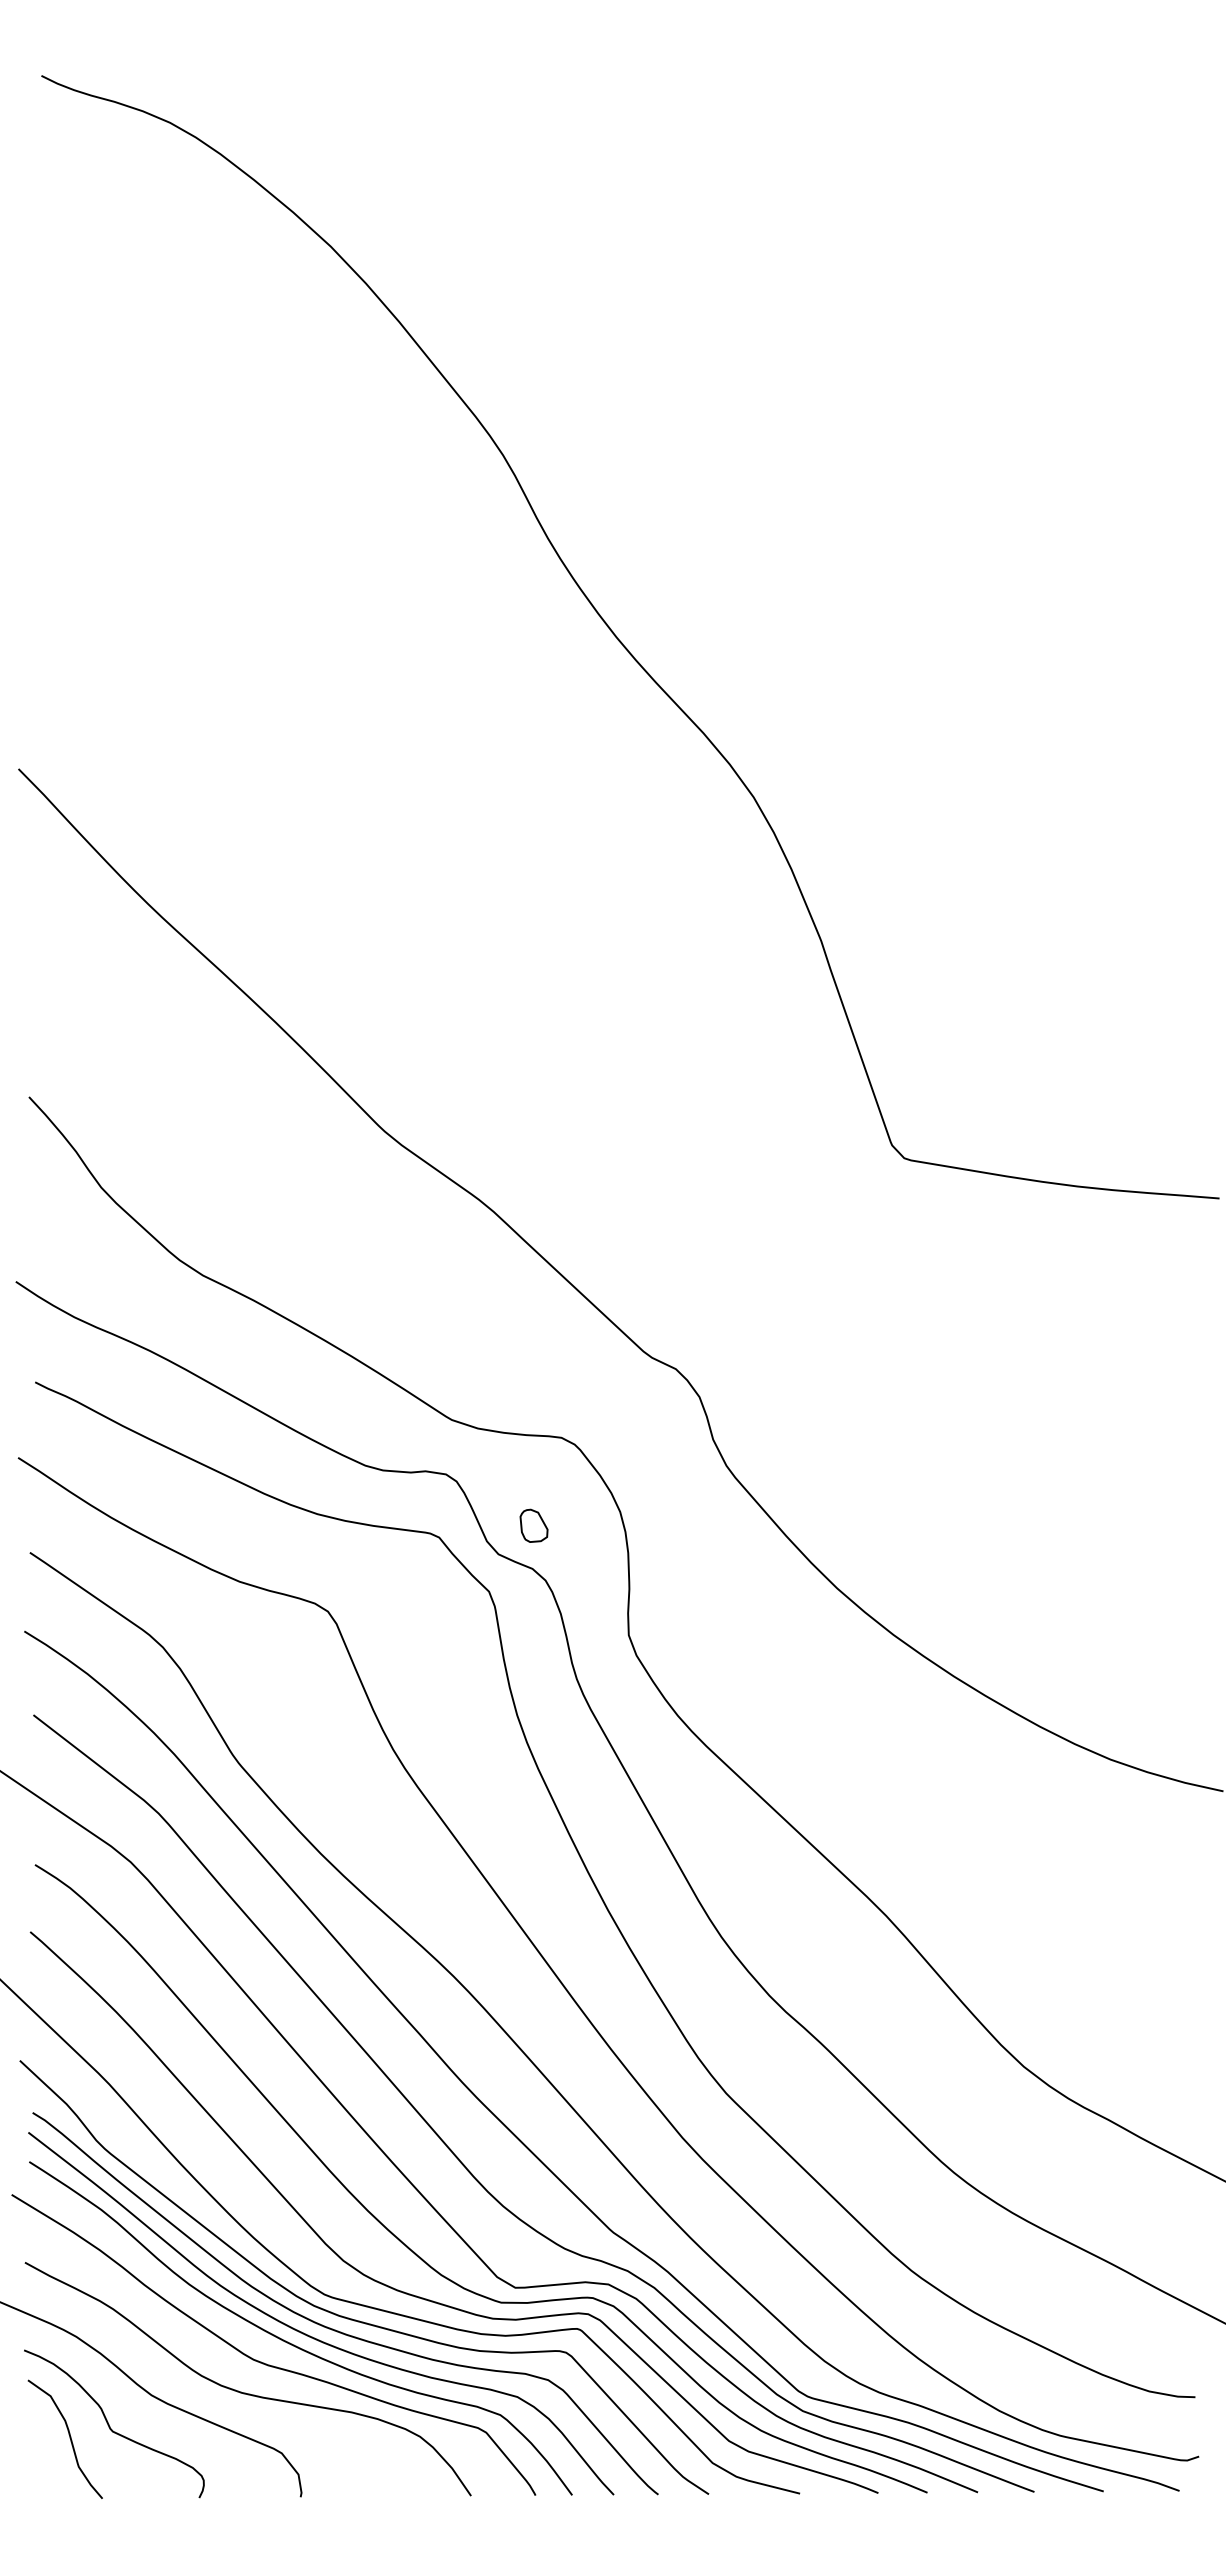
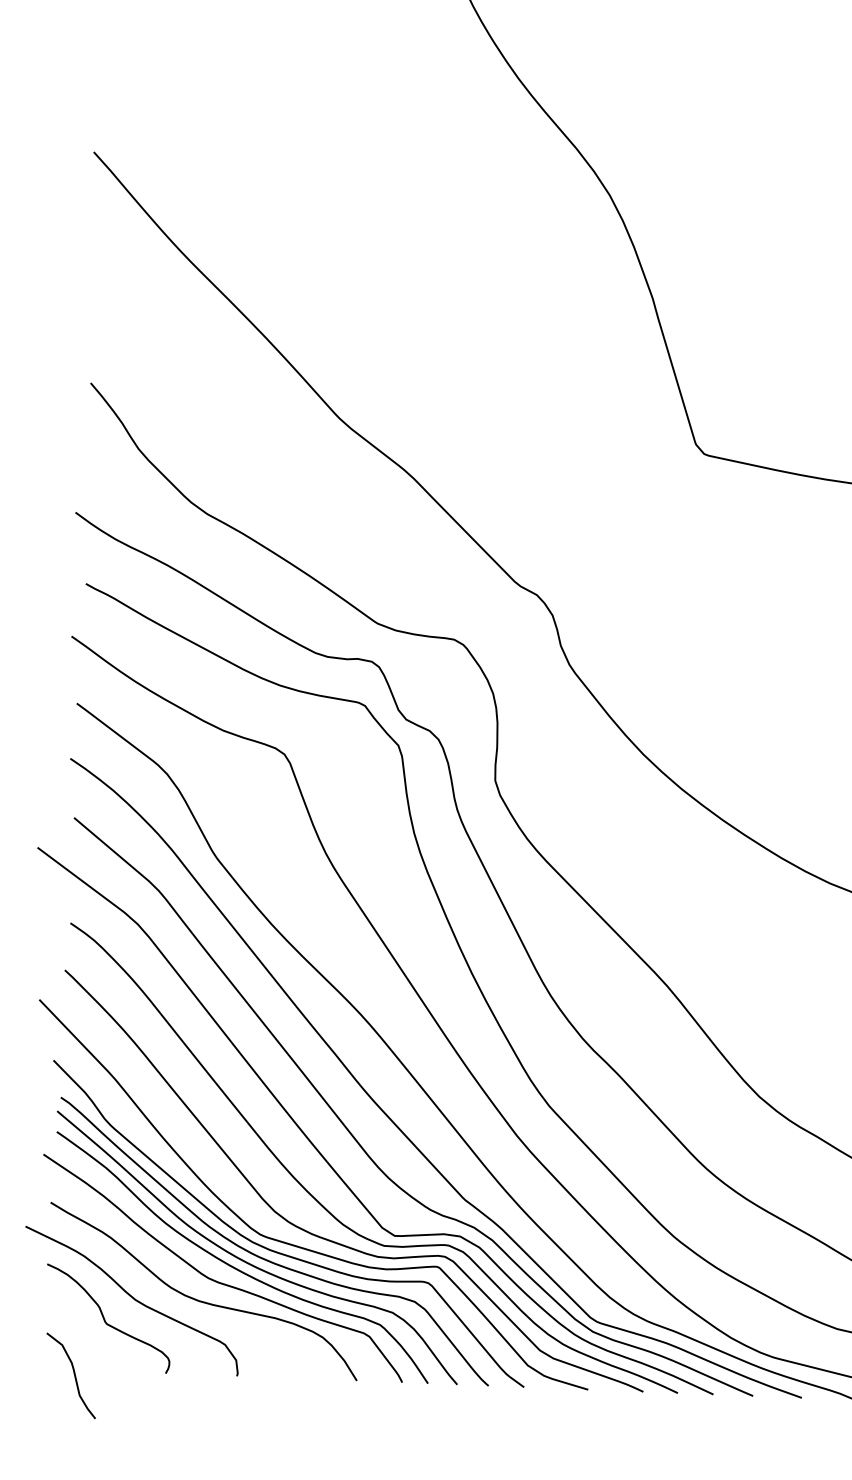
part: (533, 1525) -> (431, 700), removed
curve: (69, 2438) -> (74, 1375), moved

